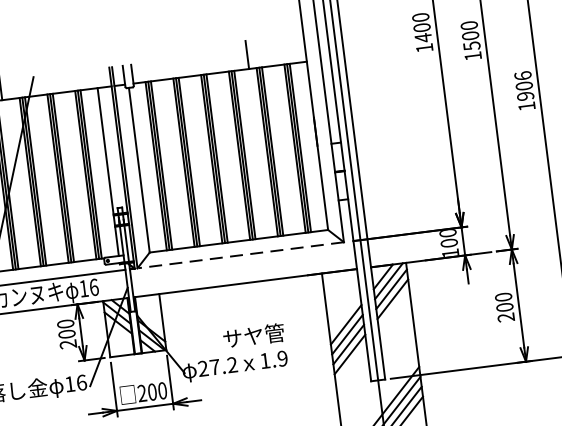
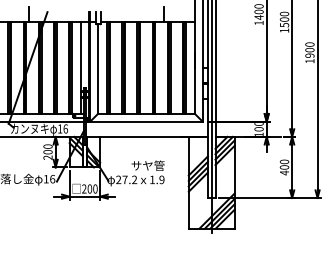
text: (522, 75) -> (309, 44), 1906 -> 1900
line: (240, 255) -> (146, 121), dashed -> solid
text: (506, 316) -> (284, 172), 200 -> 400

